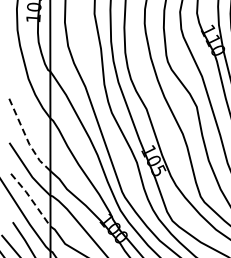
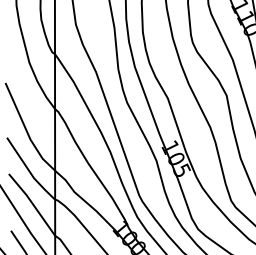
line: (26, 137) -> (27, 131), dashed -> solid
line: (31, 199) -> (32, 204), dashed -> solid

